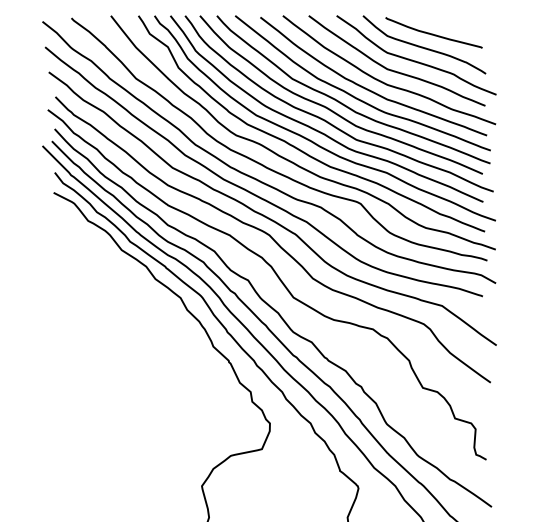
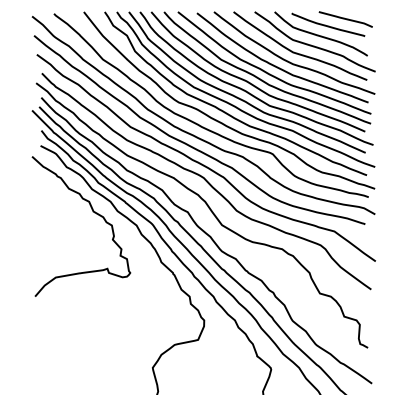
curve: (456, 25) -> (345, 19), added
curve: (124, 282) -> (94, 213), added

